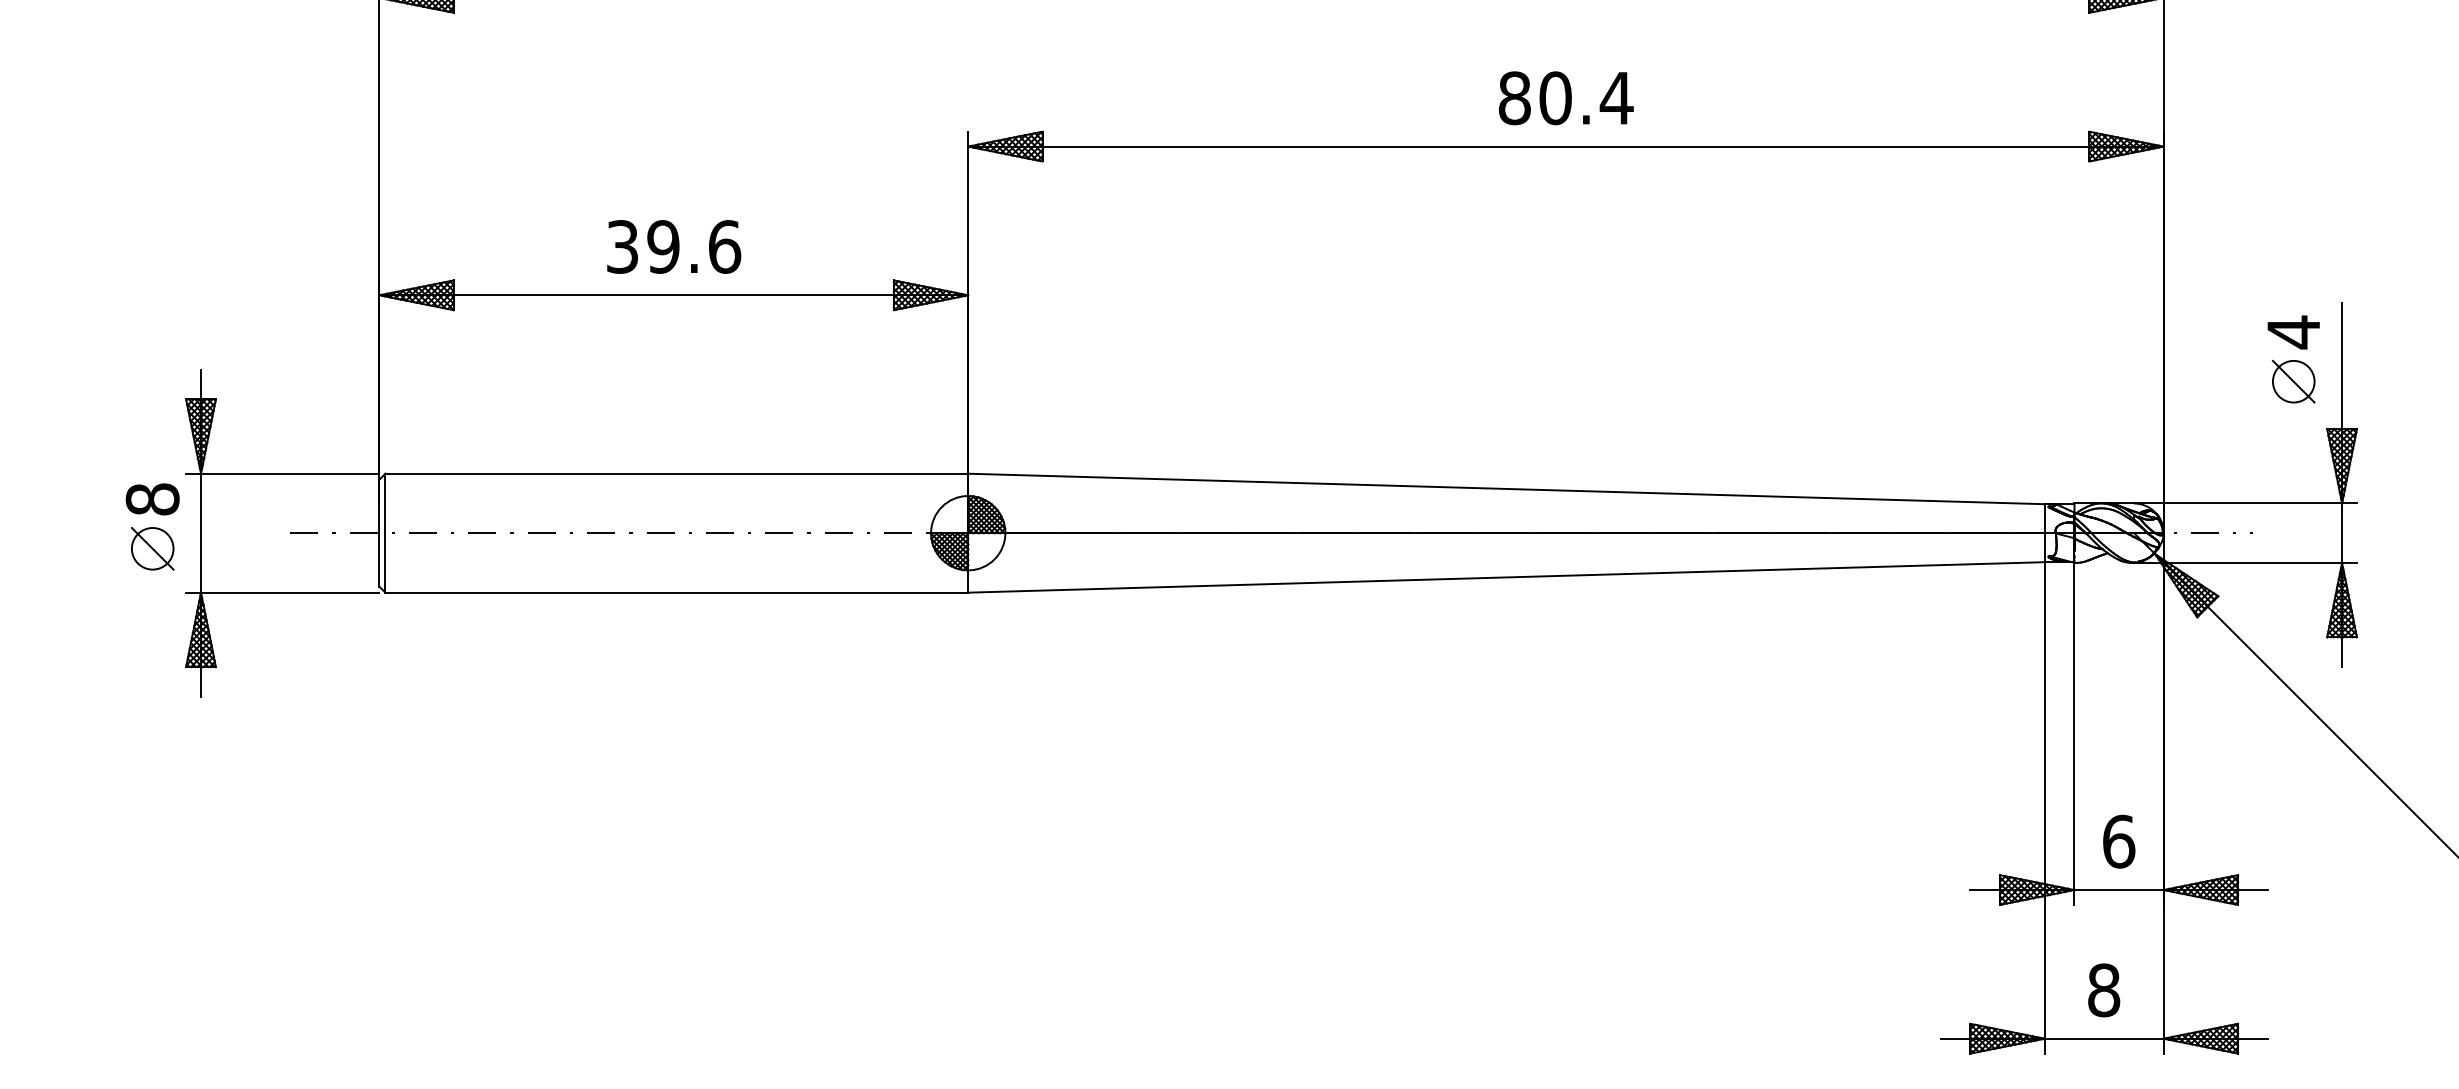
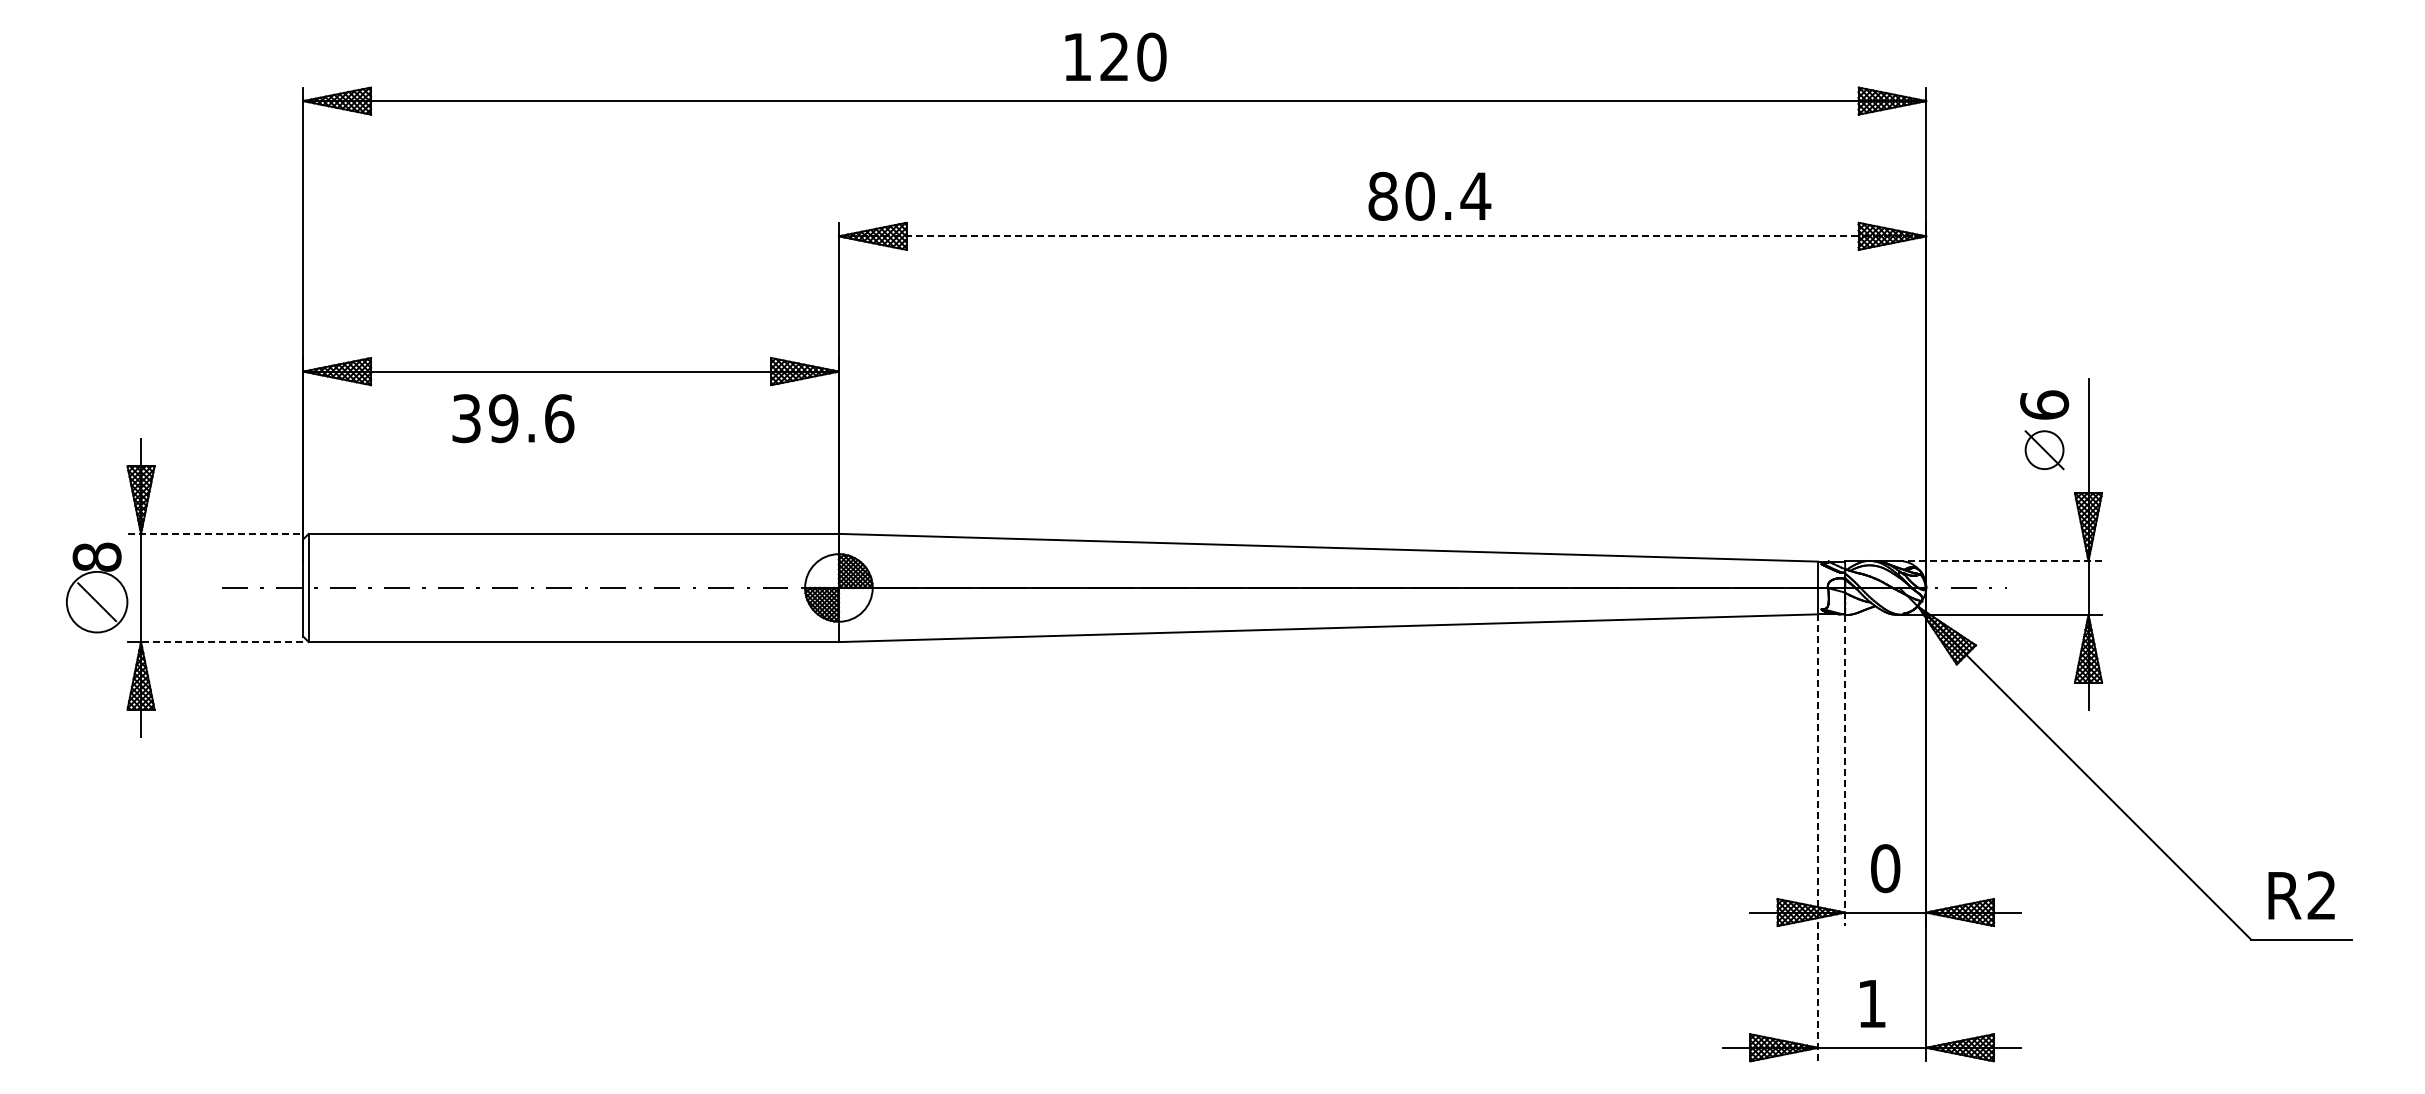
text: (1565, 98) -> (1429, 196), moved
line: (1565, 146) -> (1382, 236), solid -> dashed
text: (674, 246) -> (513, 418), moved
text: (2293, 332) -> (2044, 405), 4 -> 6
line: (282, 473) -> (215, 533), solid -> dashed
line: (2245, 502) -> (2000, 560), solid -> dashed
circle: (153, 549) -> (97, 602), size x1.6
line: (289, 593) -> (221, 642), solid -> dashed
line: (2074, 733) -> (1845, 770), solid -> dashed
line: (2045, 808) -> (1818, 838), solid -> dashed
text: (2118, 841) -> (1885, 868), 6 -> 0
text: (2103, 990) -> (1871, 1003), 8 -> 1

